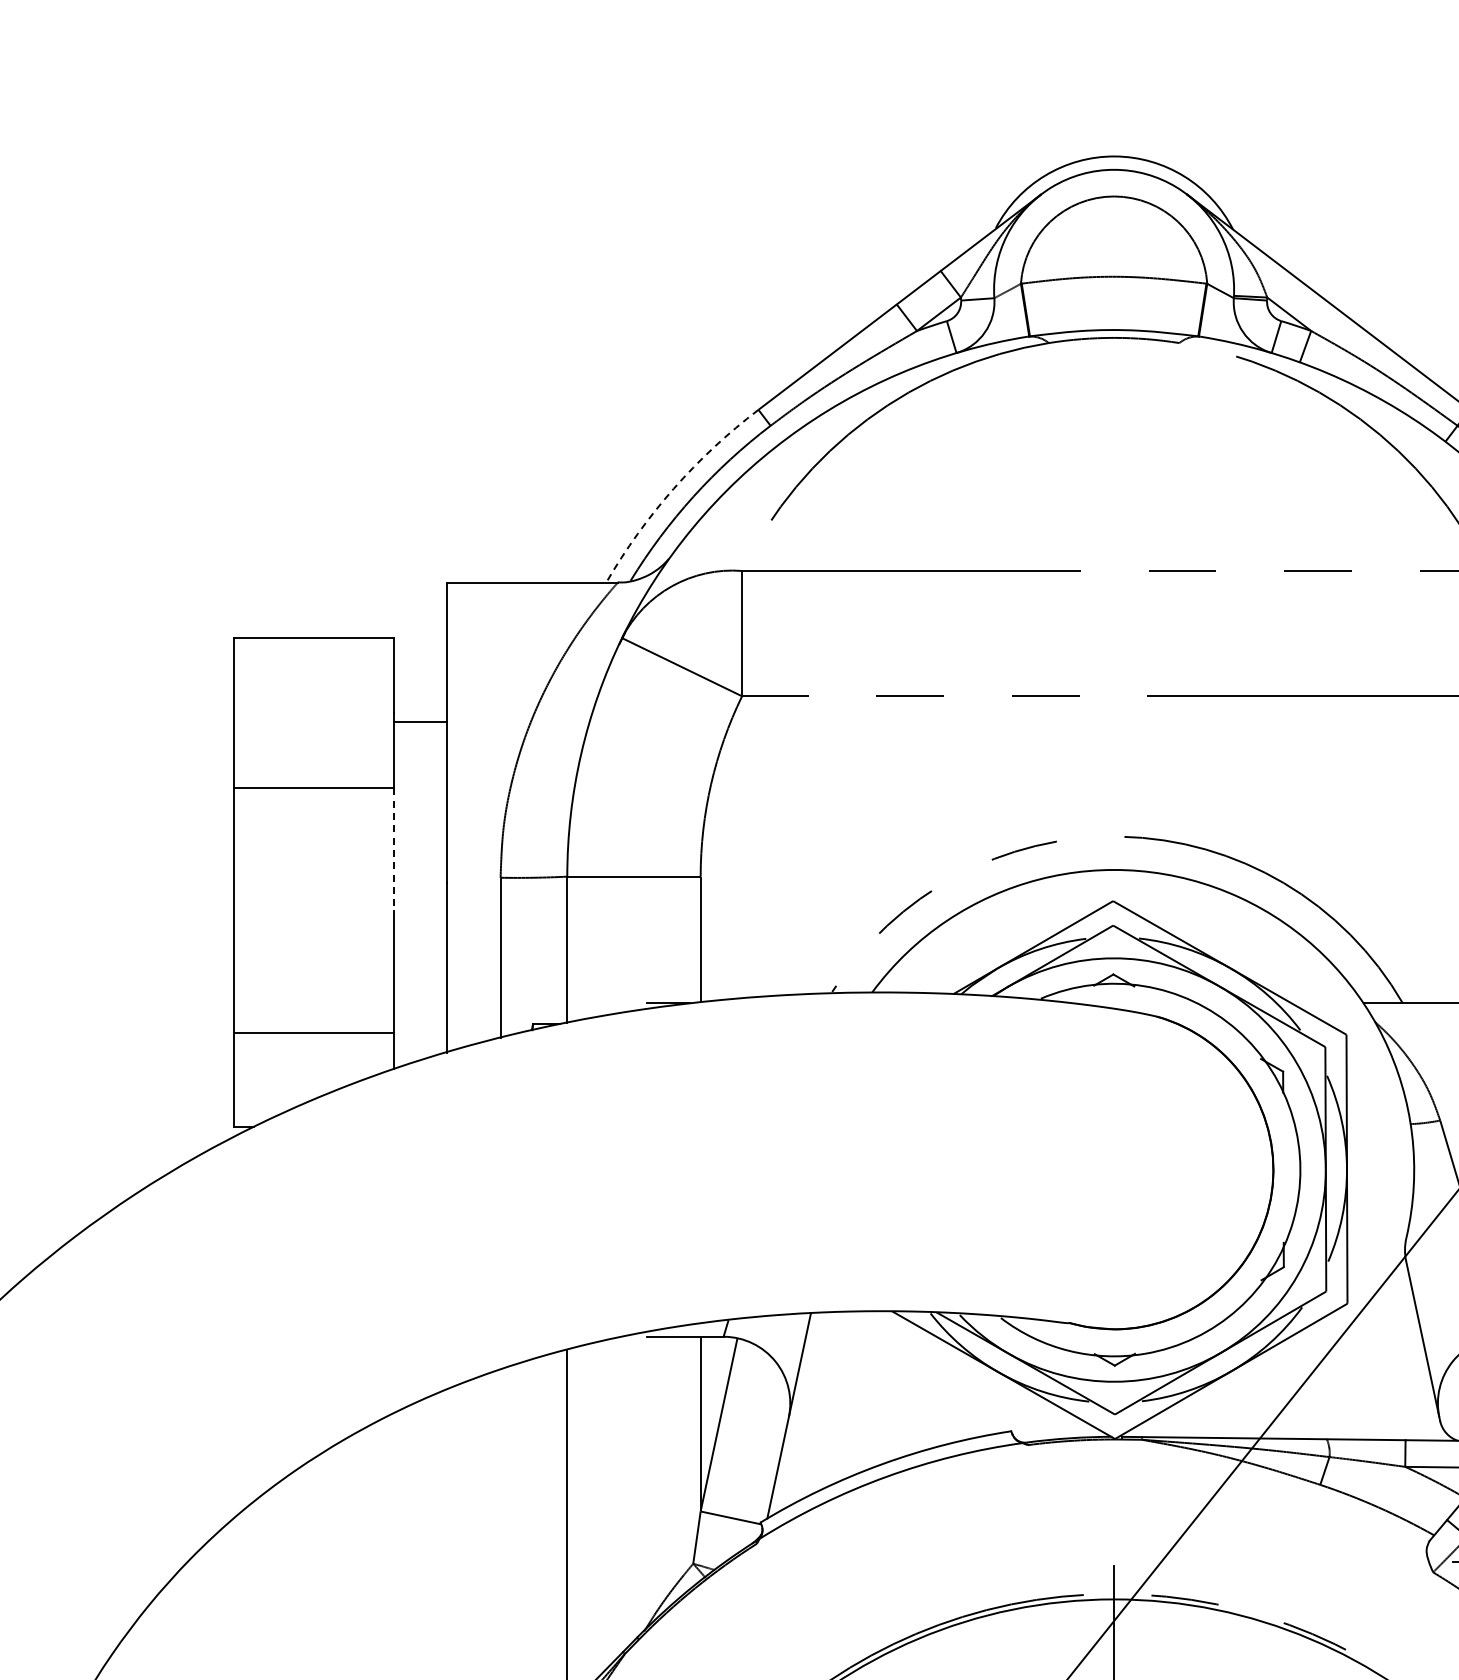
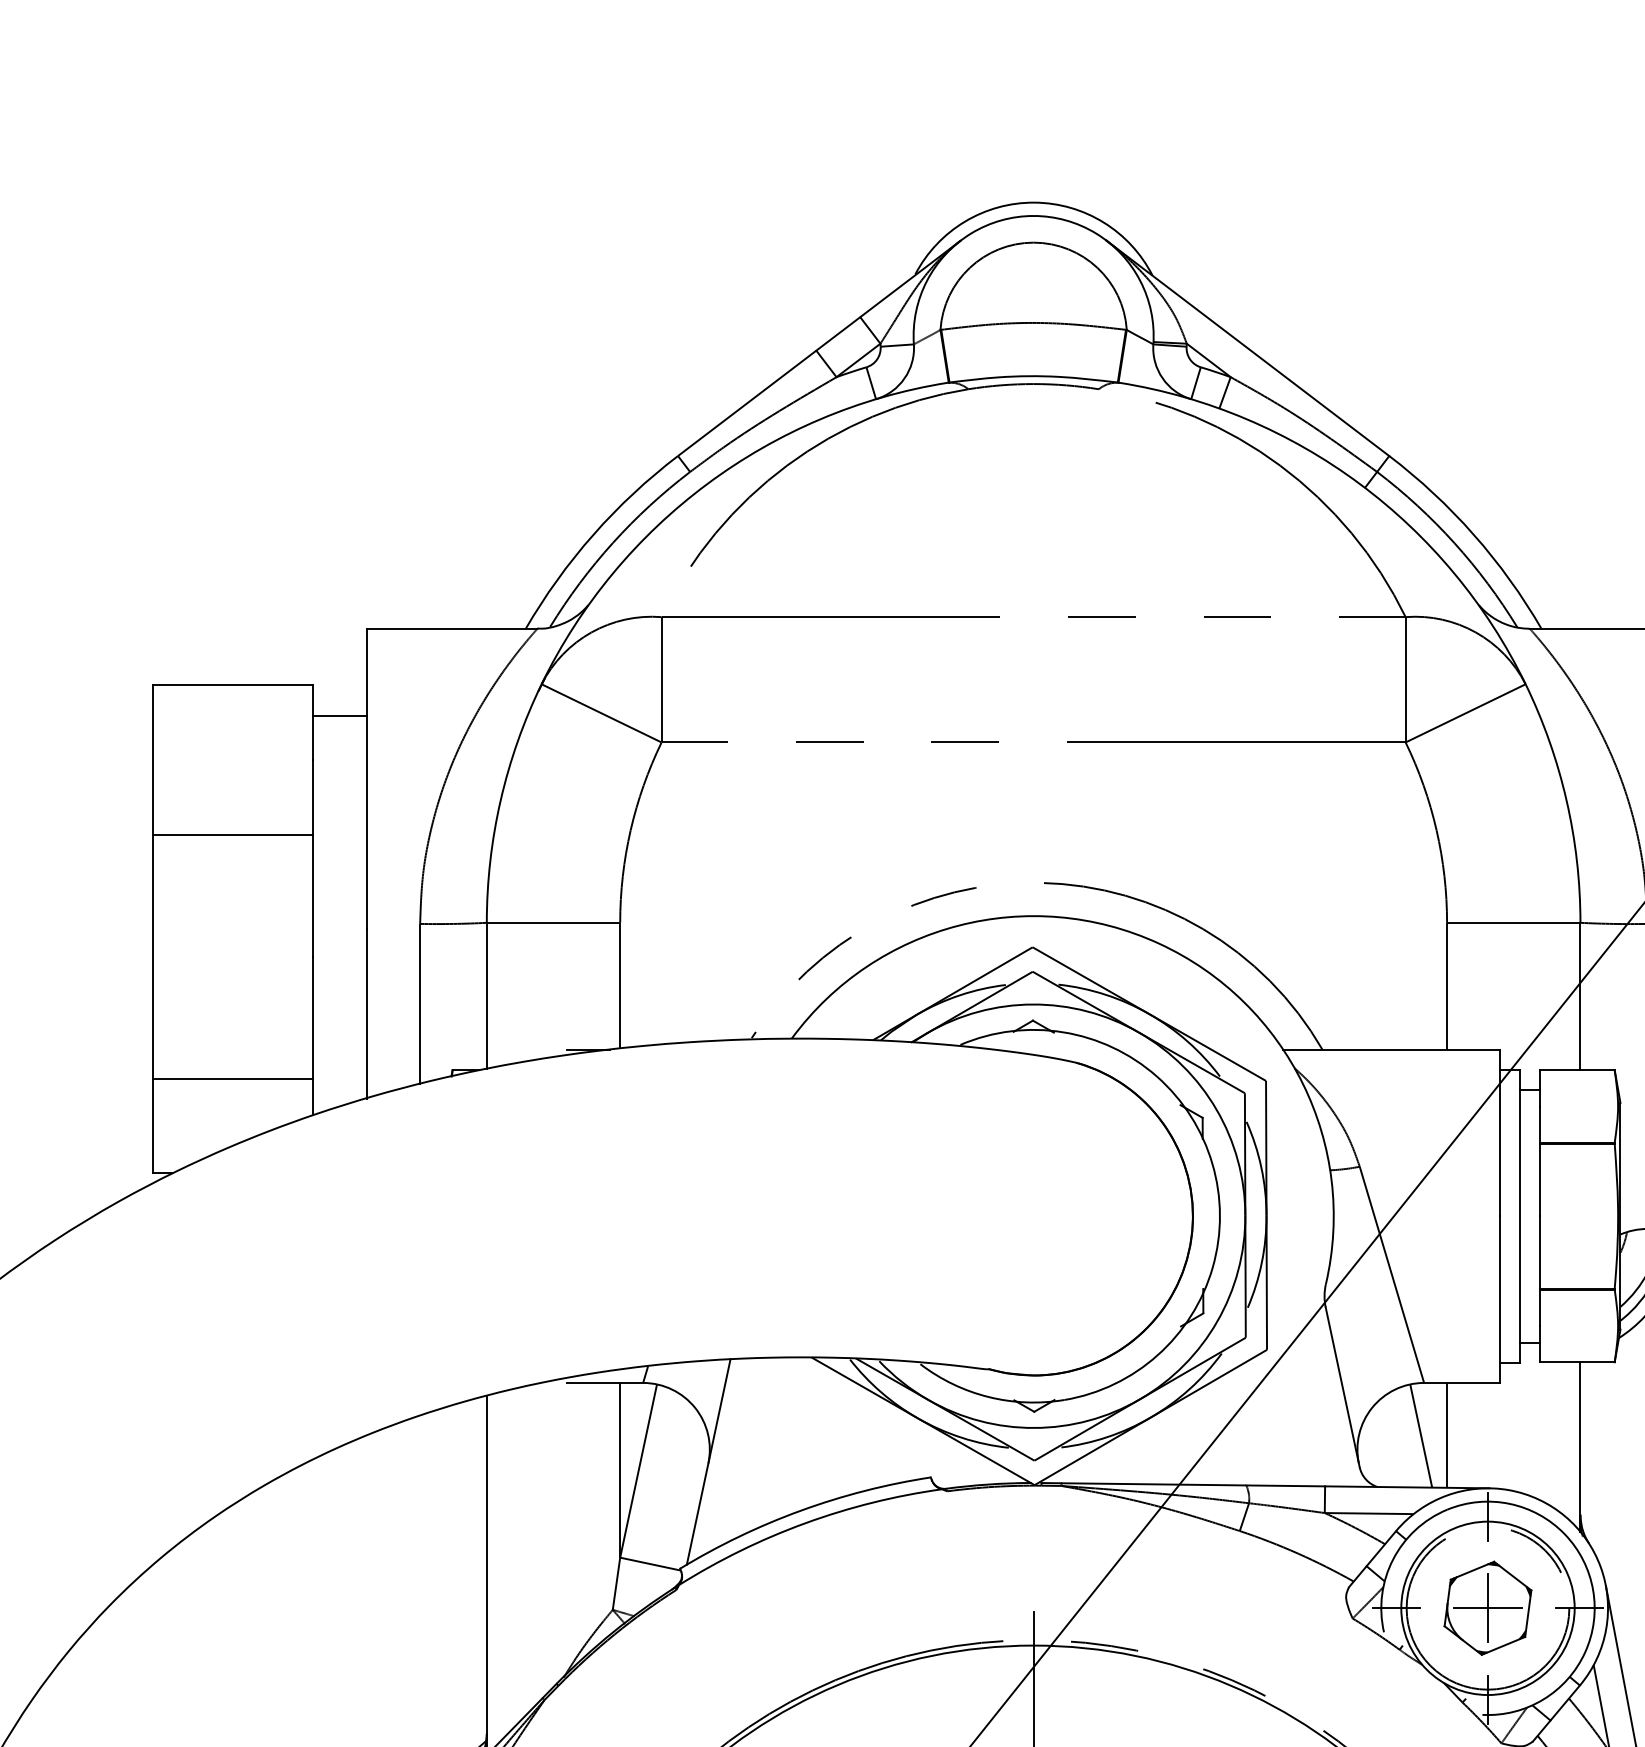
arc: (673, 488) -> (593, 534), dashed -> solid
line: (419, 722) -> (339, 715), moved
line: (393, 850) -> (313, 896), dashed -> solid

